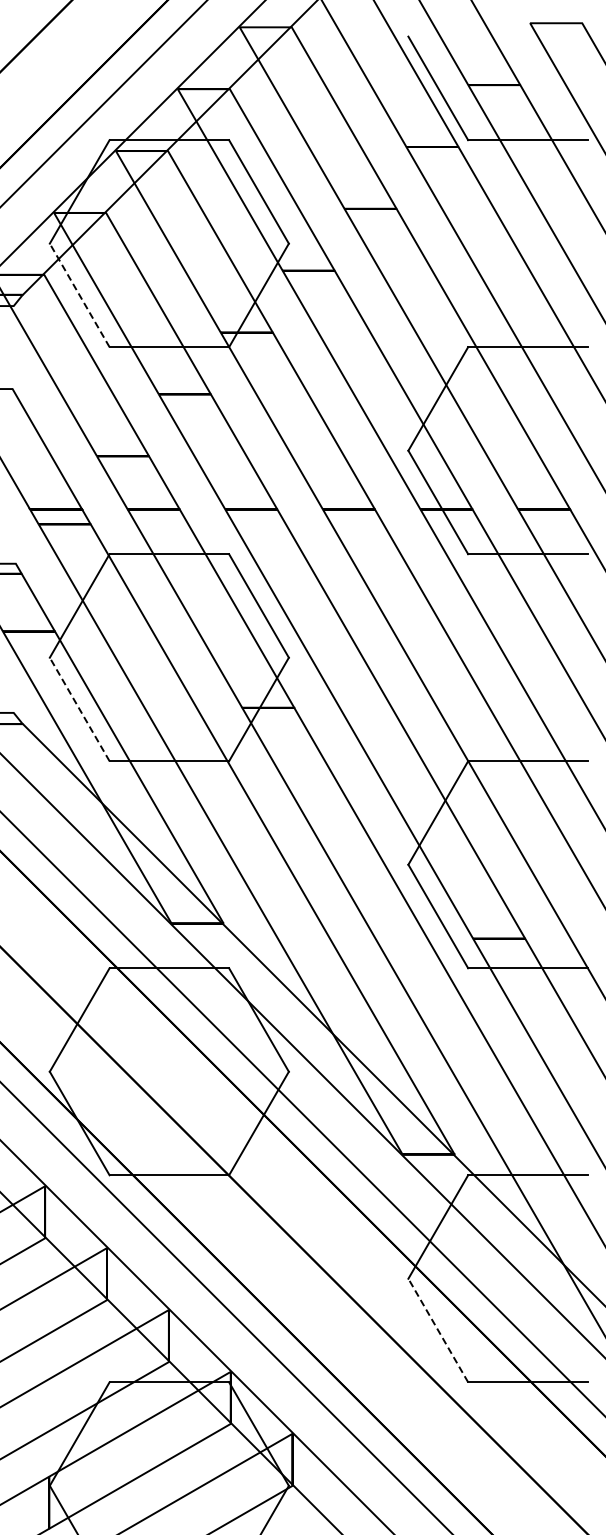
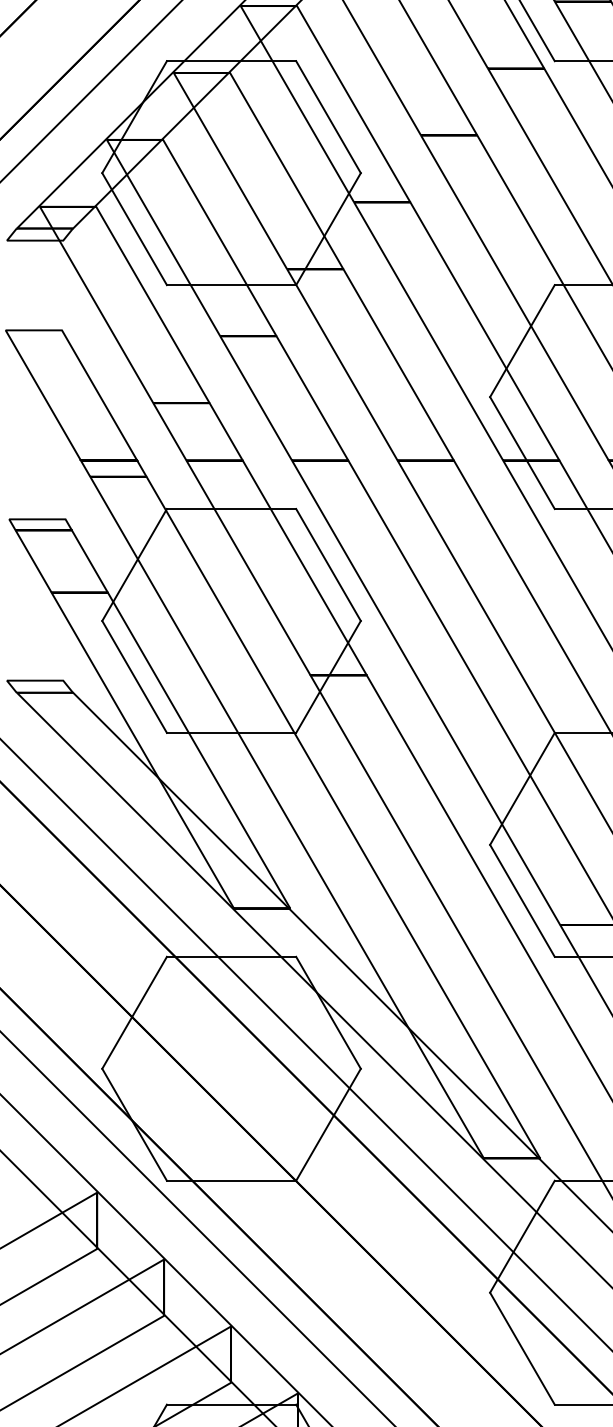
line: (79, 295) -> (134, 229), dashed -> solid
line: (79, 709) -> (134, 676), dashed -> solid
line: (438, 1330) -> (522, 1348), dashed -> solid

